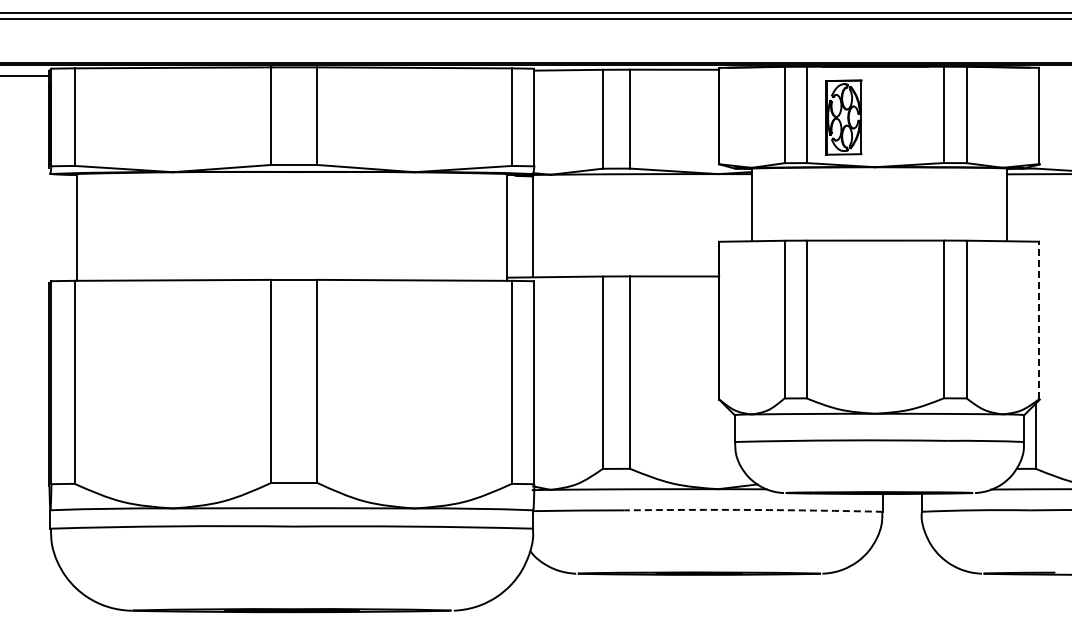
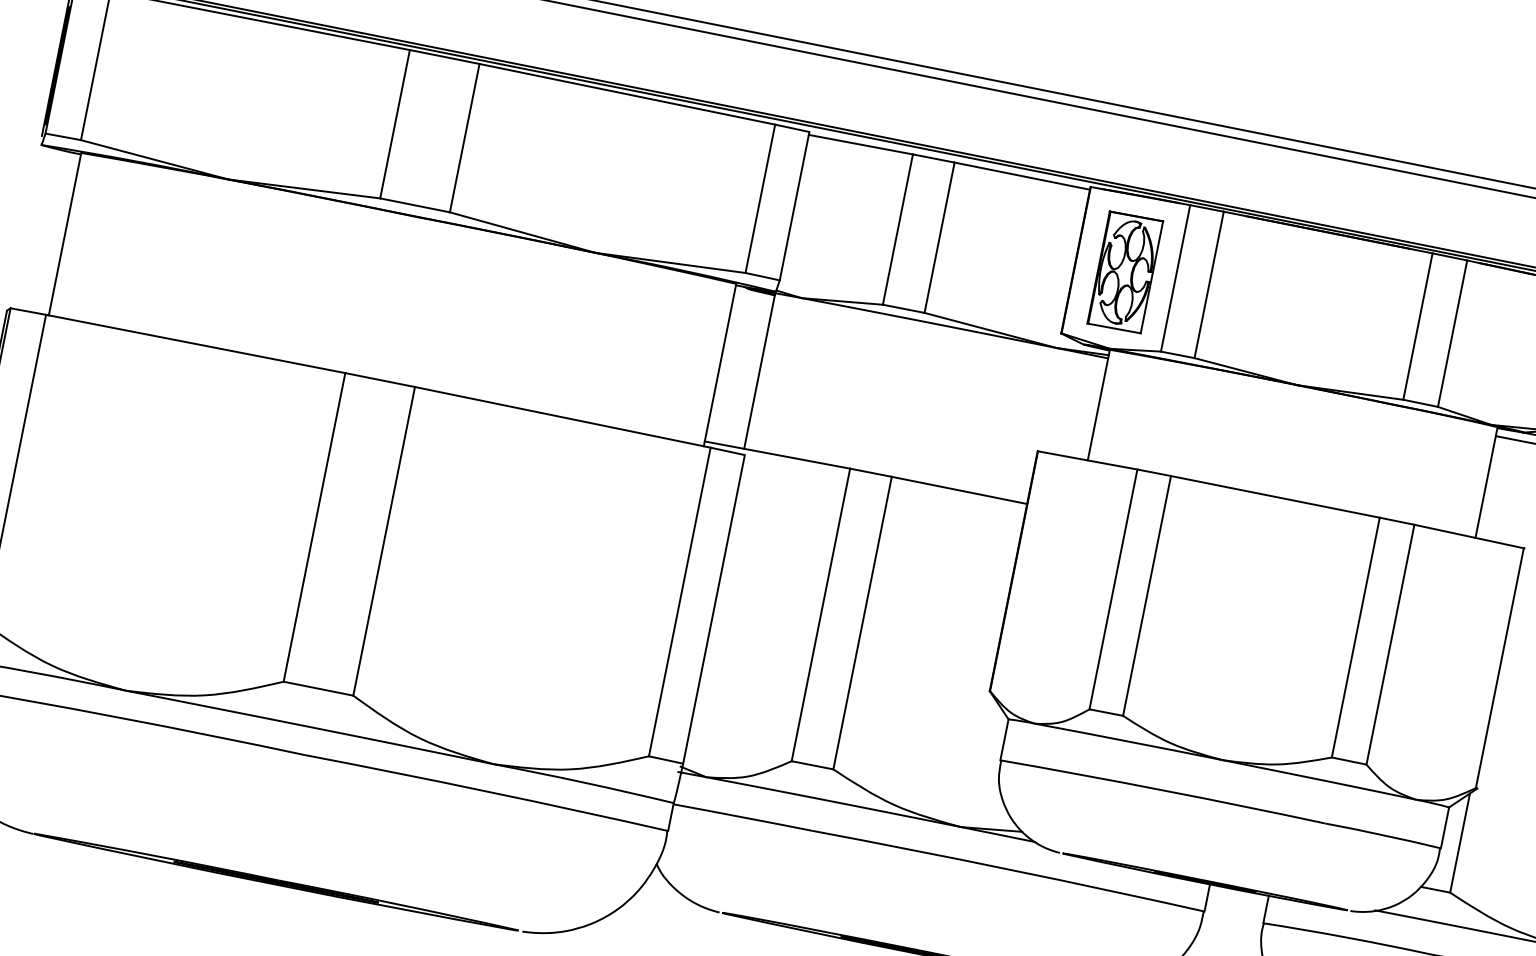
part: (843, 117) -> (1124, 272), moved
line: (1038, 320) -> (1499, 667), dashed -> solid
arc: (753, 509) -> (1008, 868), dashed -> solid

